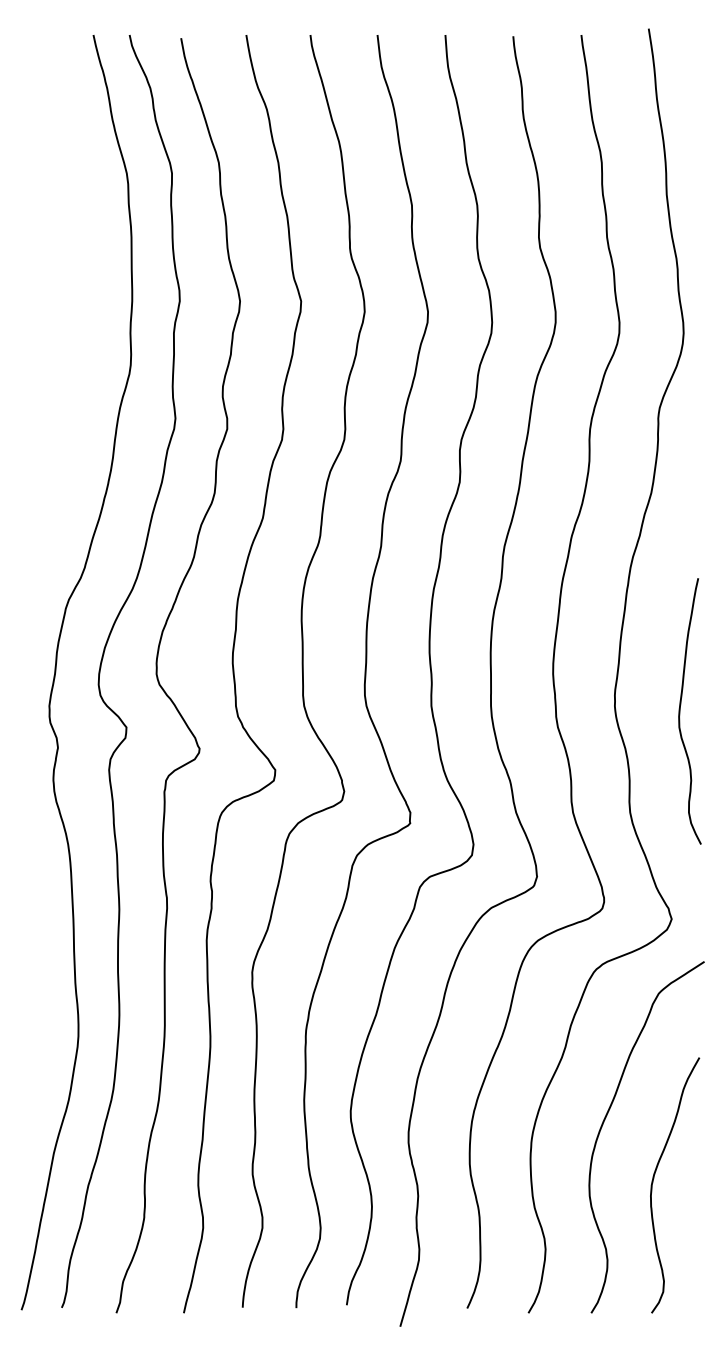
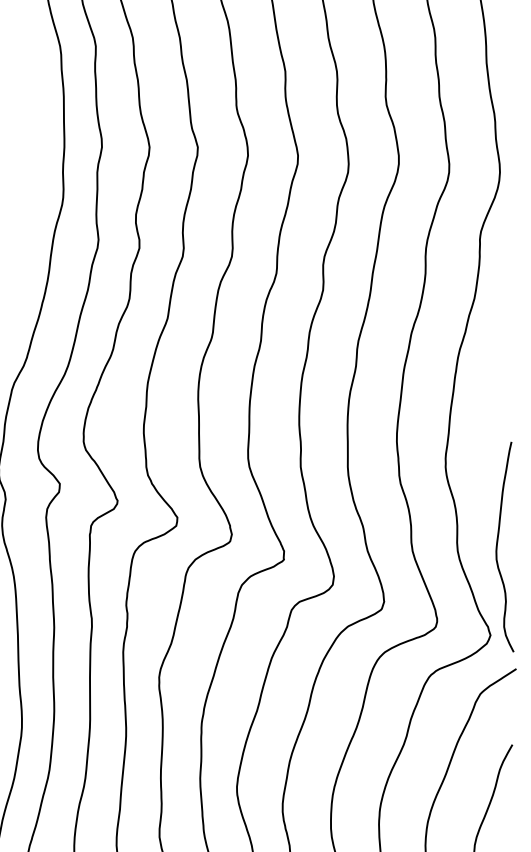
curve: (680, 711) -> (497, 547), moved

